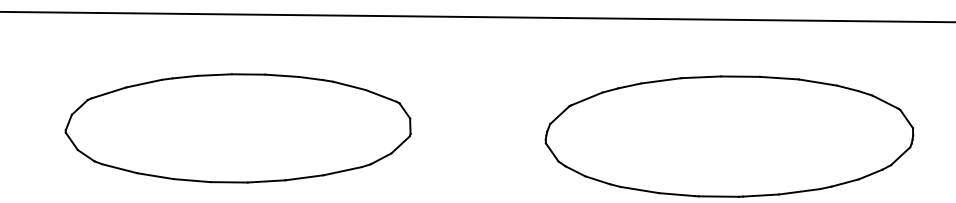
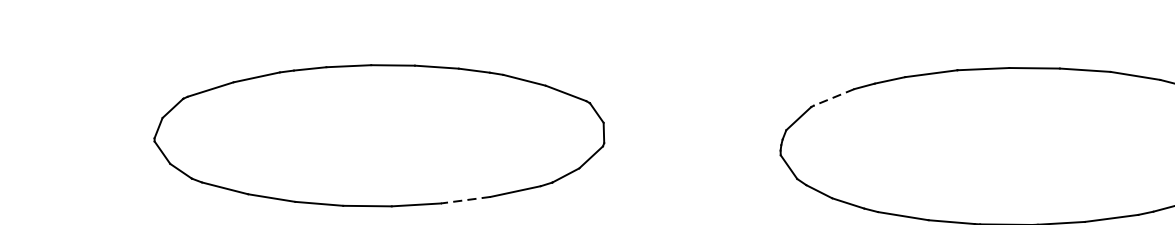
line: (586, 99) -> (833, 98), solid -> dashed
line: (303, 177) -> (464, 199), solid -> dashed

